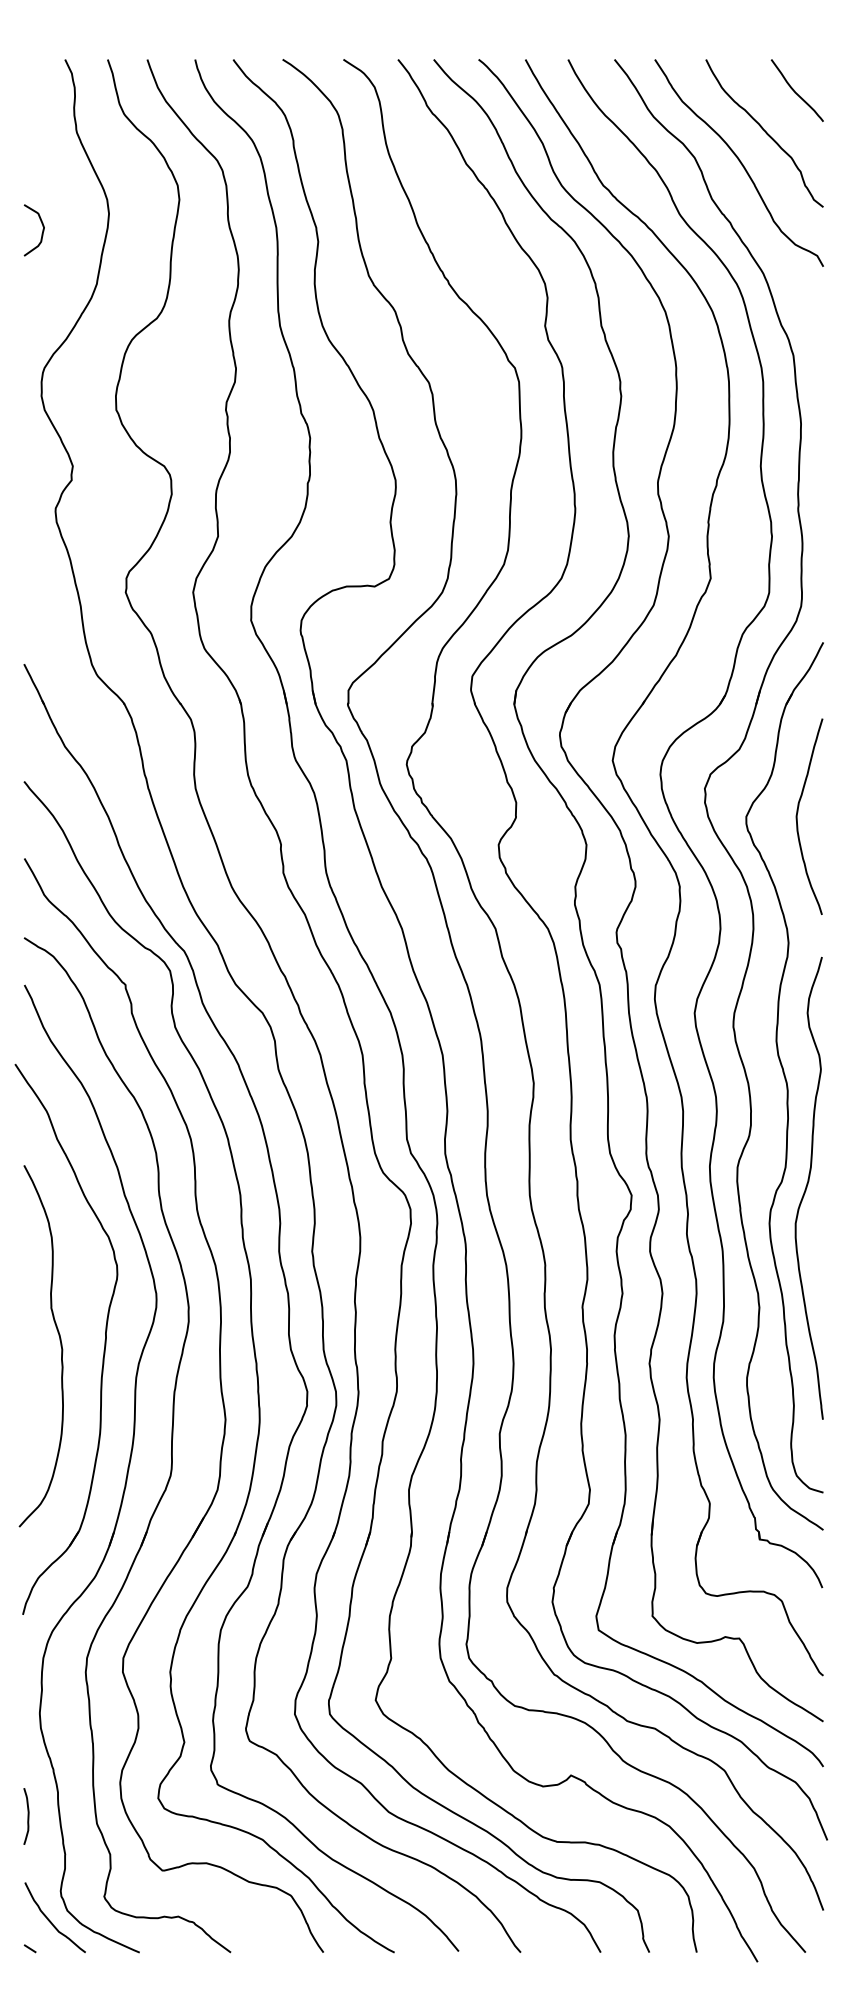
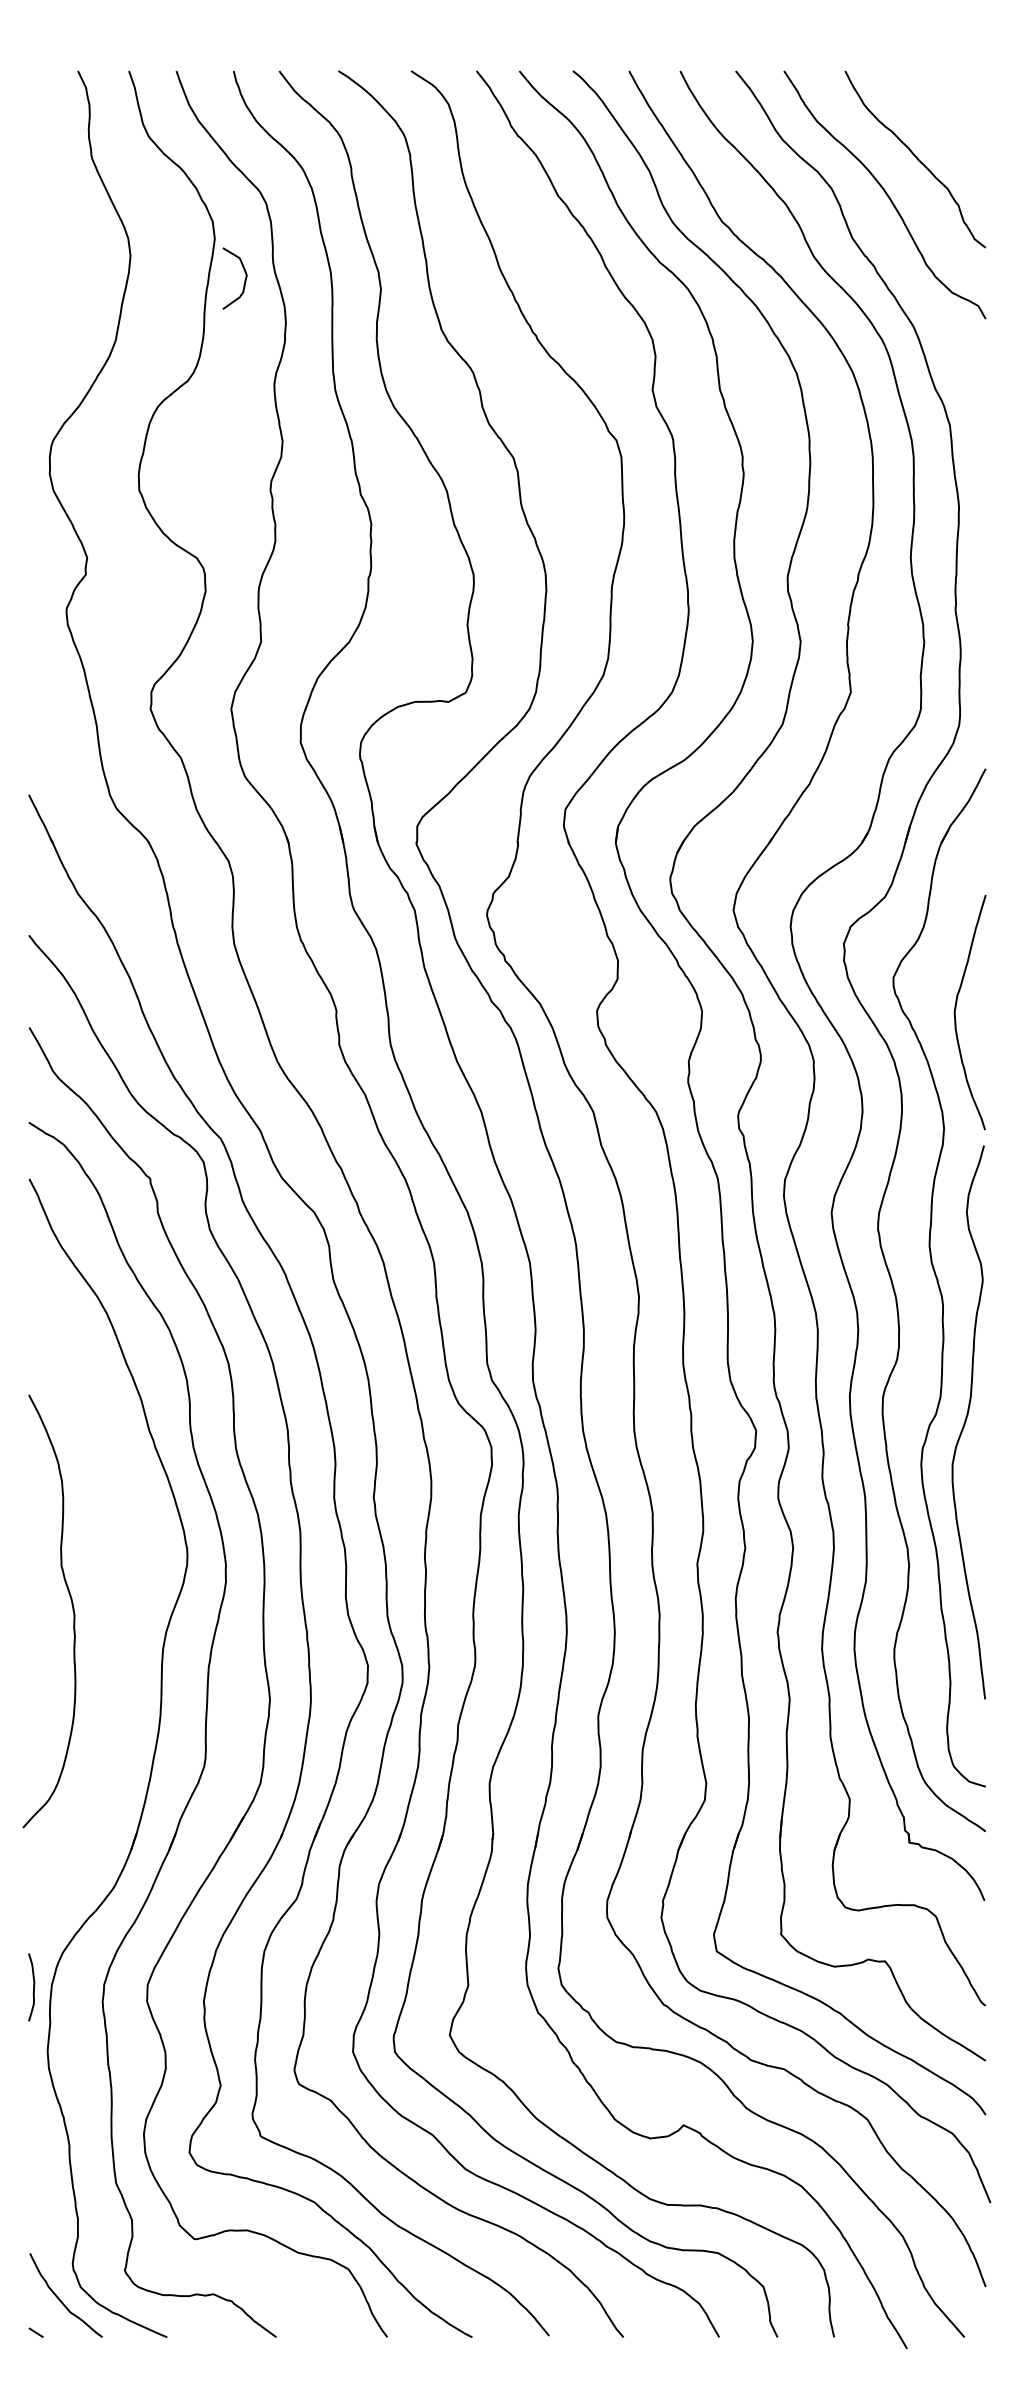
curve: (795, 91) -> (952, 109), removed
curve: (42, 231) -> (244, 279), moved
curve: (798, 813) -> (956, 1008), moved
part: (104, 1338) -> (125, 1602), removed
curve: (27, 1816) -> (33, 1987), moved

